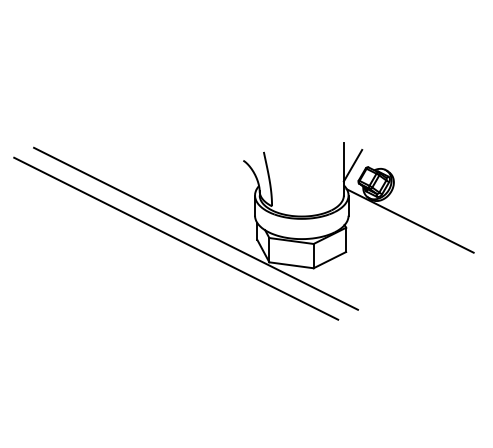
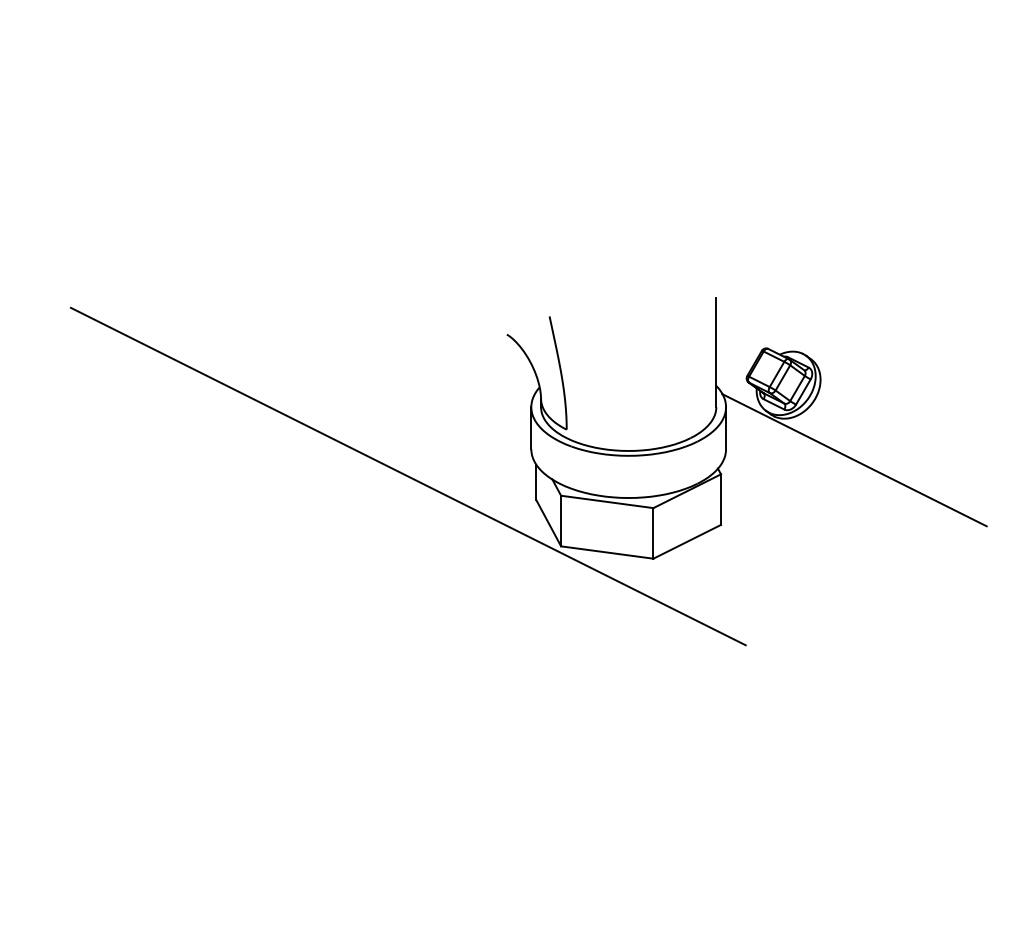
line: (352, 165) -> (734, 344), removed
line: (176, 238) -> (367, 496), removed

